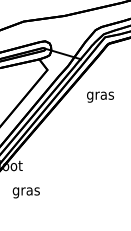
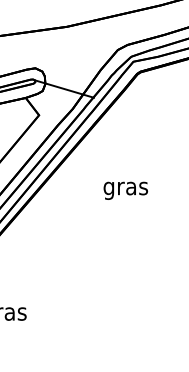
text: (100, 96) -> (125, 189), moved

